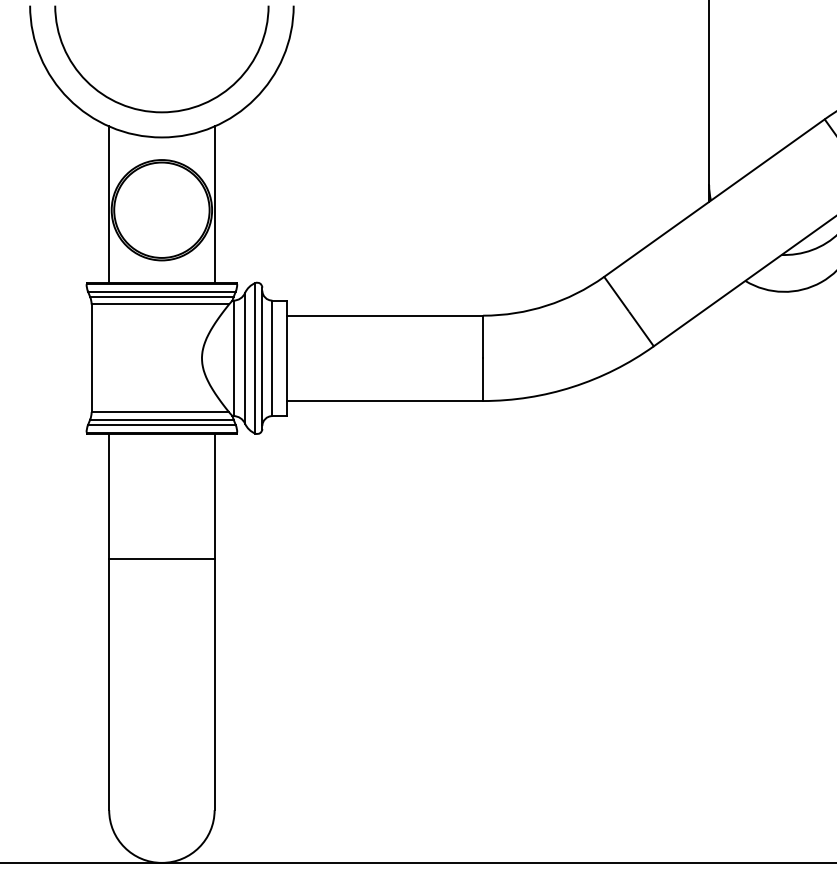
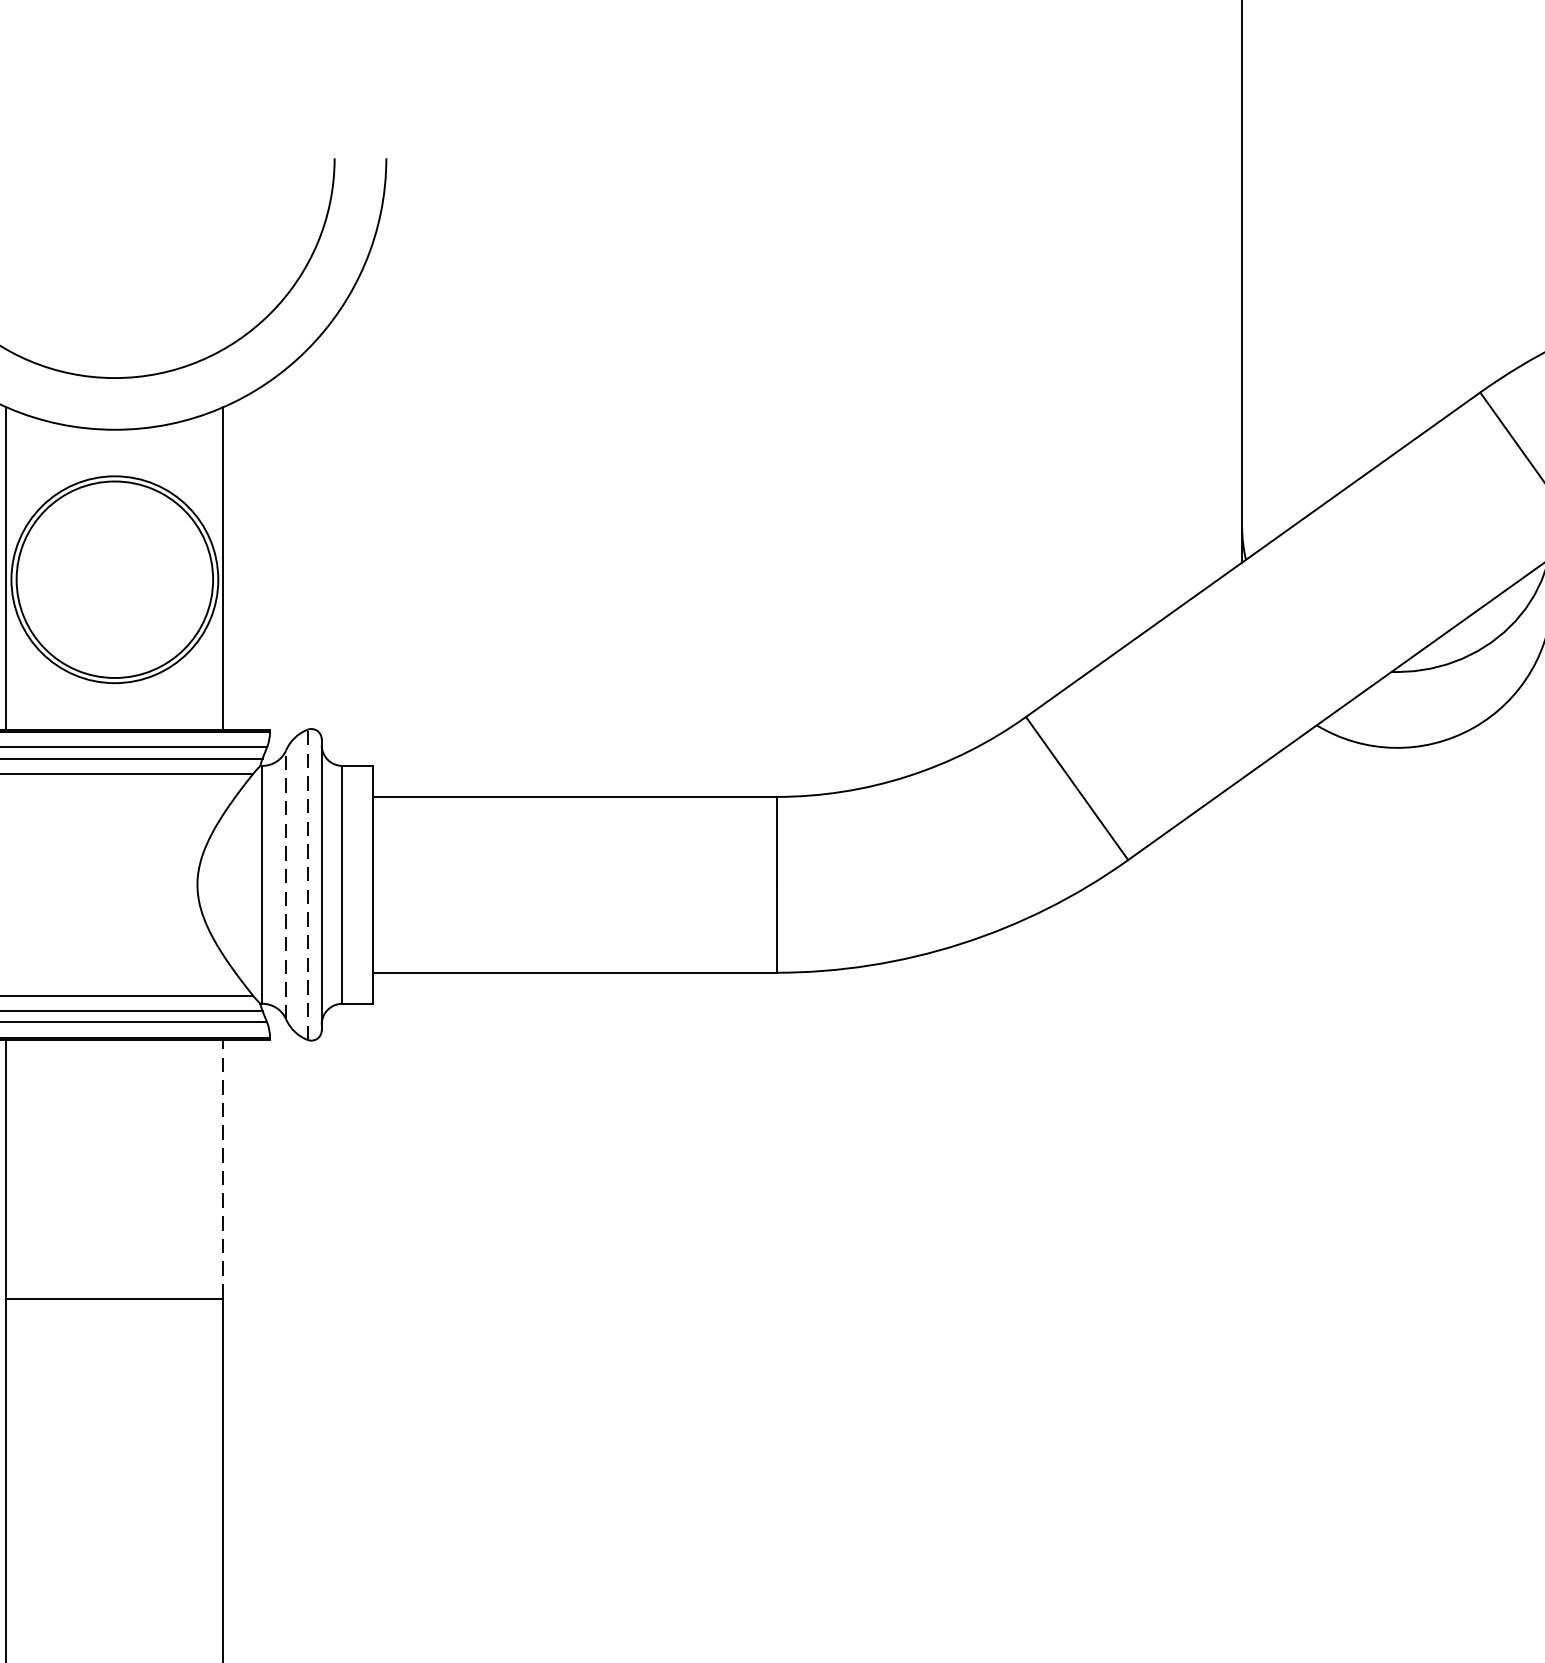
line: (245, 357) -> (287, 883), solid -> dashed
line: (255, 357) -> (307, 883), solid -> dashed
line: (214, 496) -> (223, 1169), solid -> dashed

